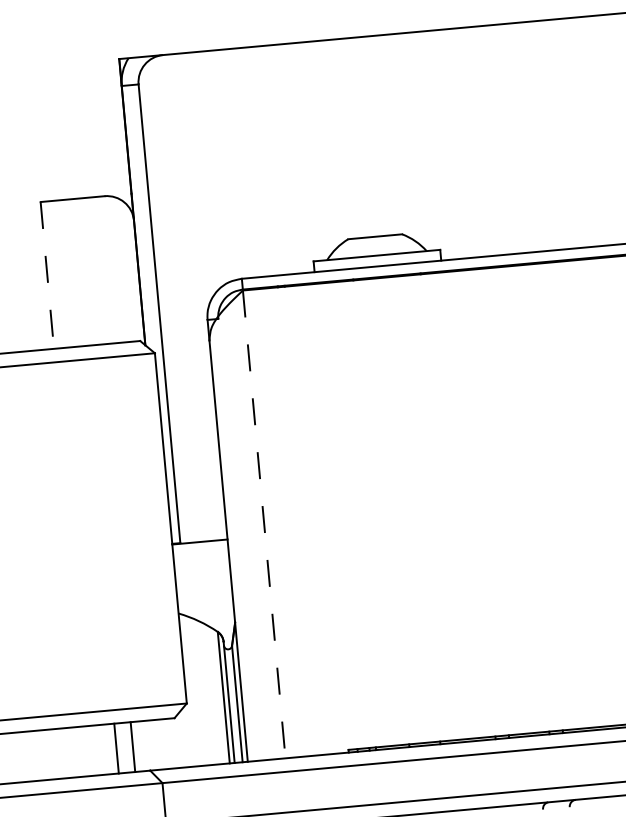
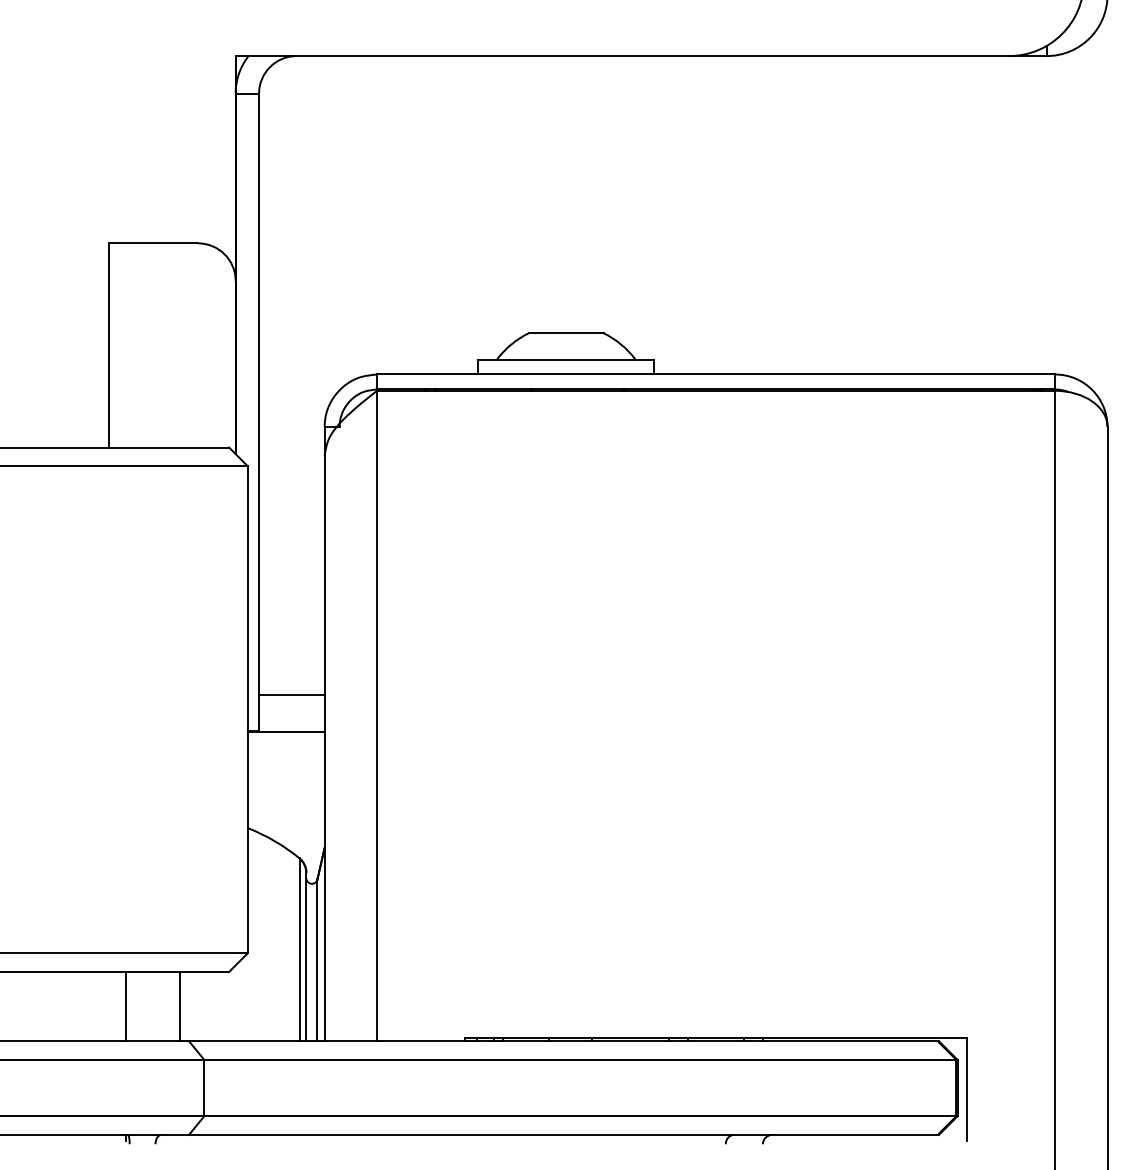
line: (47, 275) -> (109, 345), dashed -> solid
line: (201, 514) -> (291, 694), added
line: (264, 524) -> (377, 716), dashed -> solid
line: (133, 747) -> (126, 1006), moved
line: (116, 748) -> (180, 1006), moved

